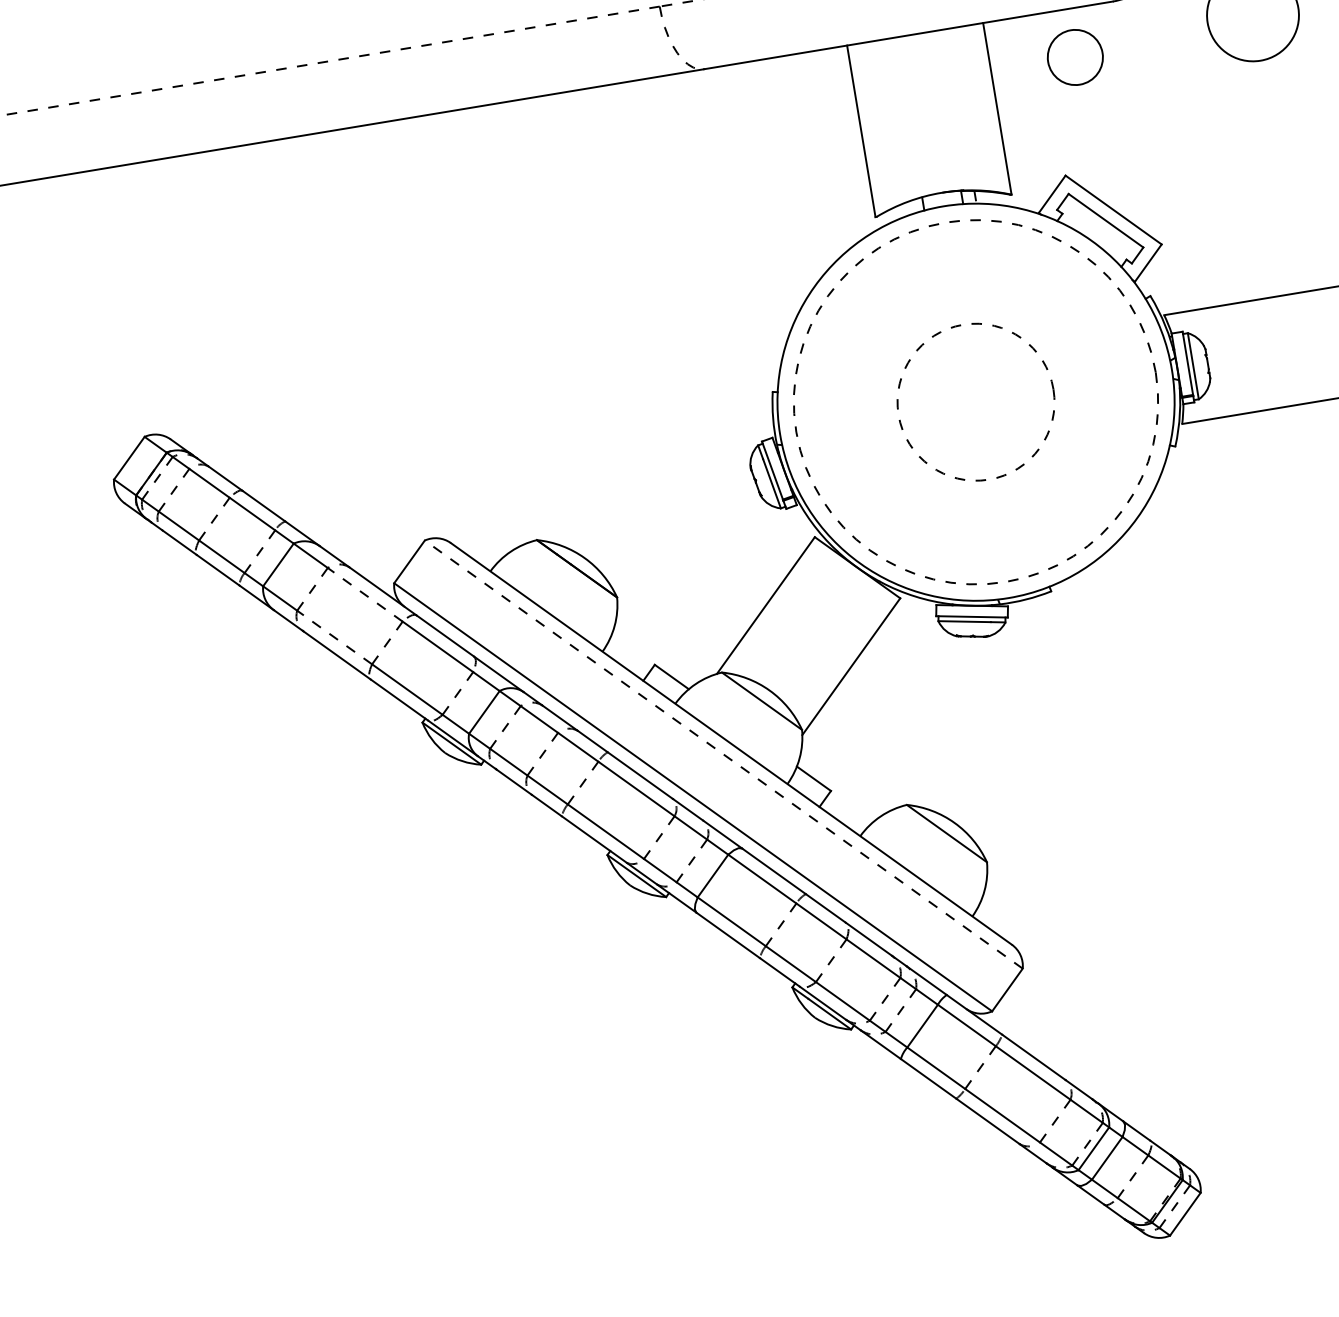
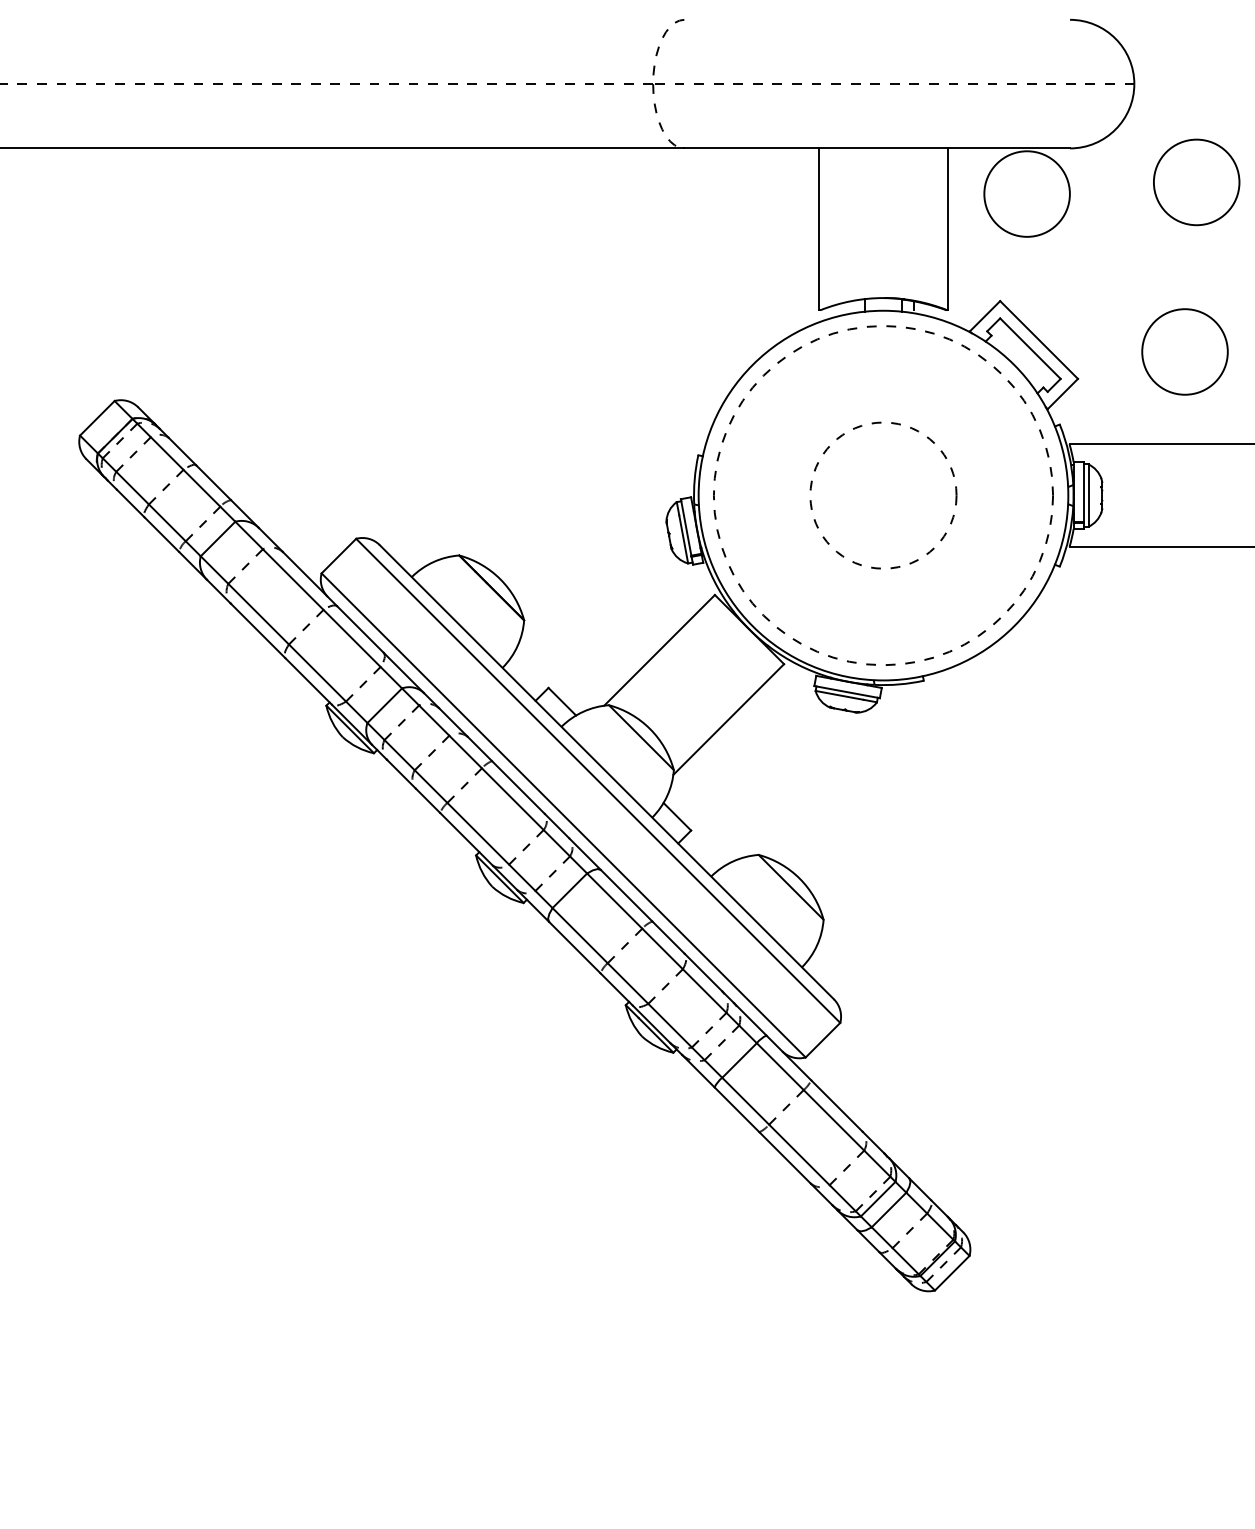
circle: (1074, 56) -> (1026, 193), size x1.67
circle: (1269, 196) -> (1184, 351), added
line: (365, 594) -> (293, 579), dashed -> solid
line: (334, 637) -> (258, 614), dashed -> solid
line: (722, 754) -> (597, 780), dashed -> solid

